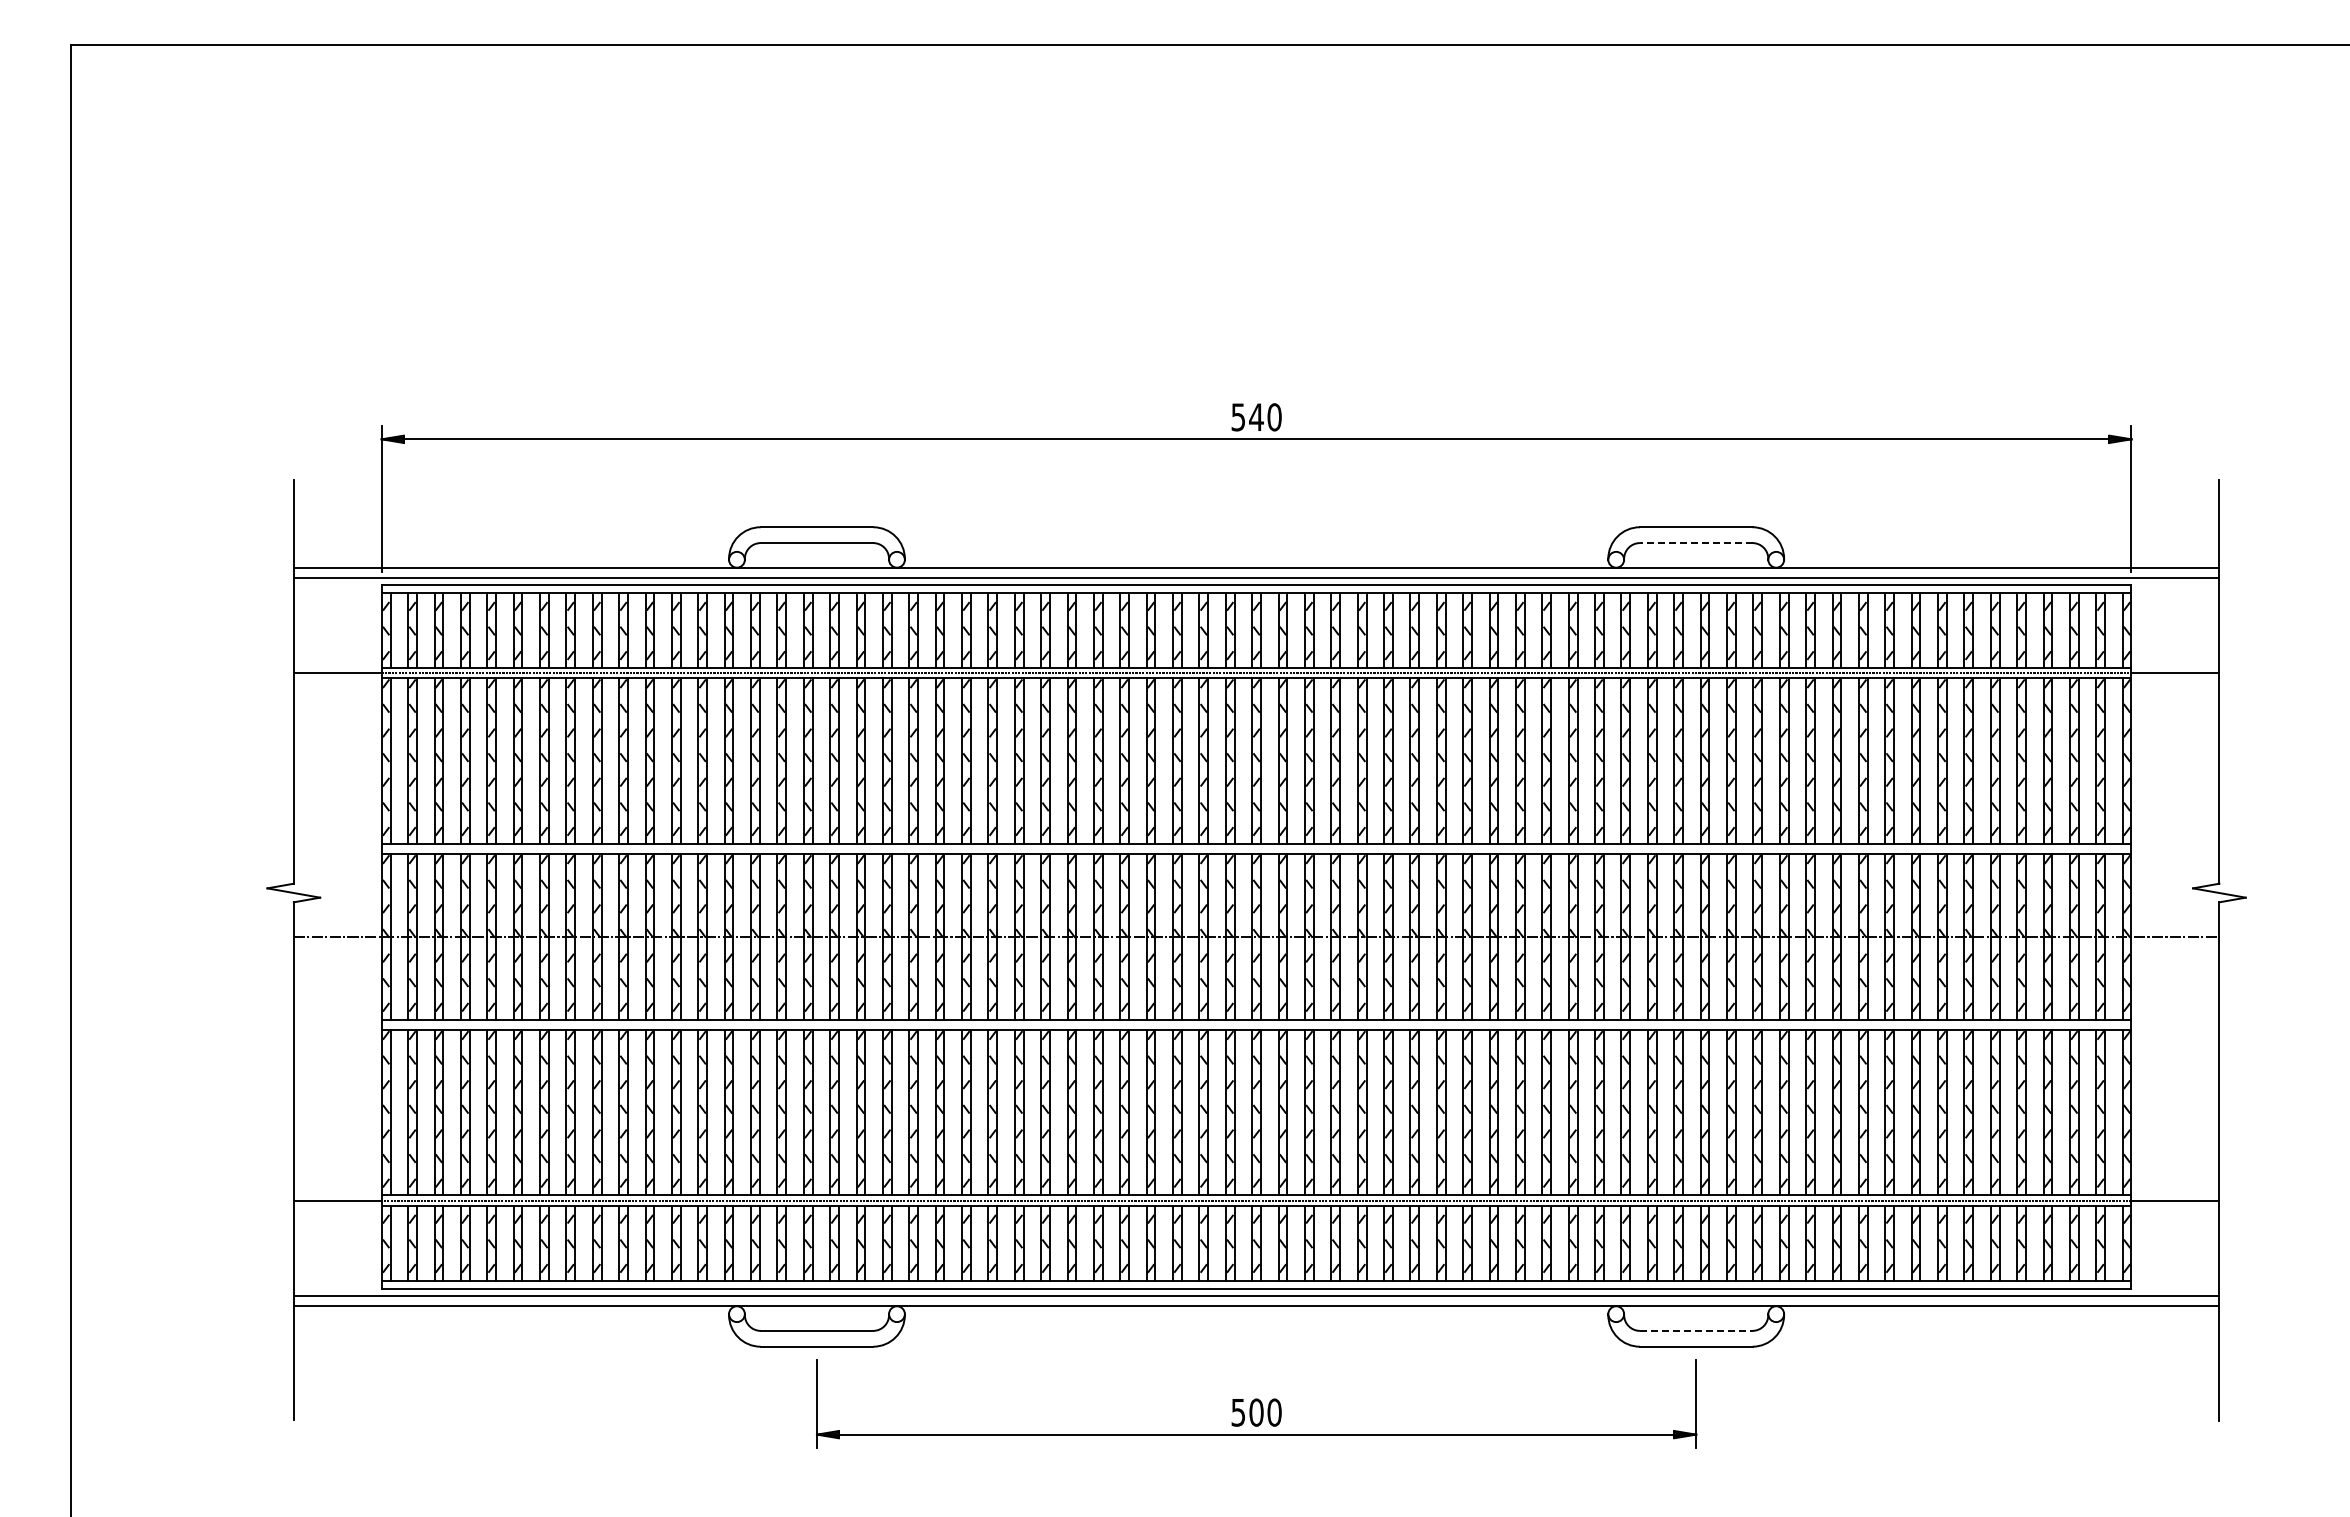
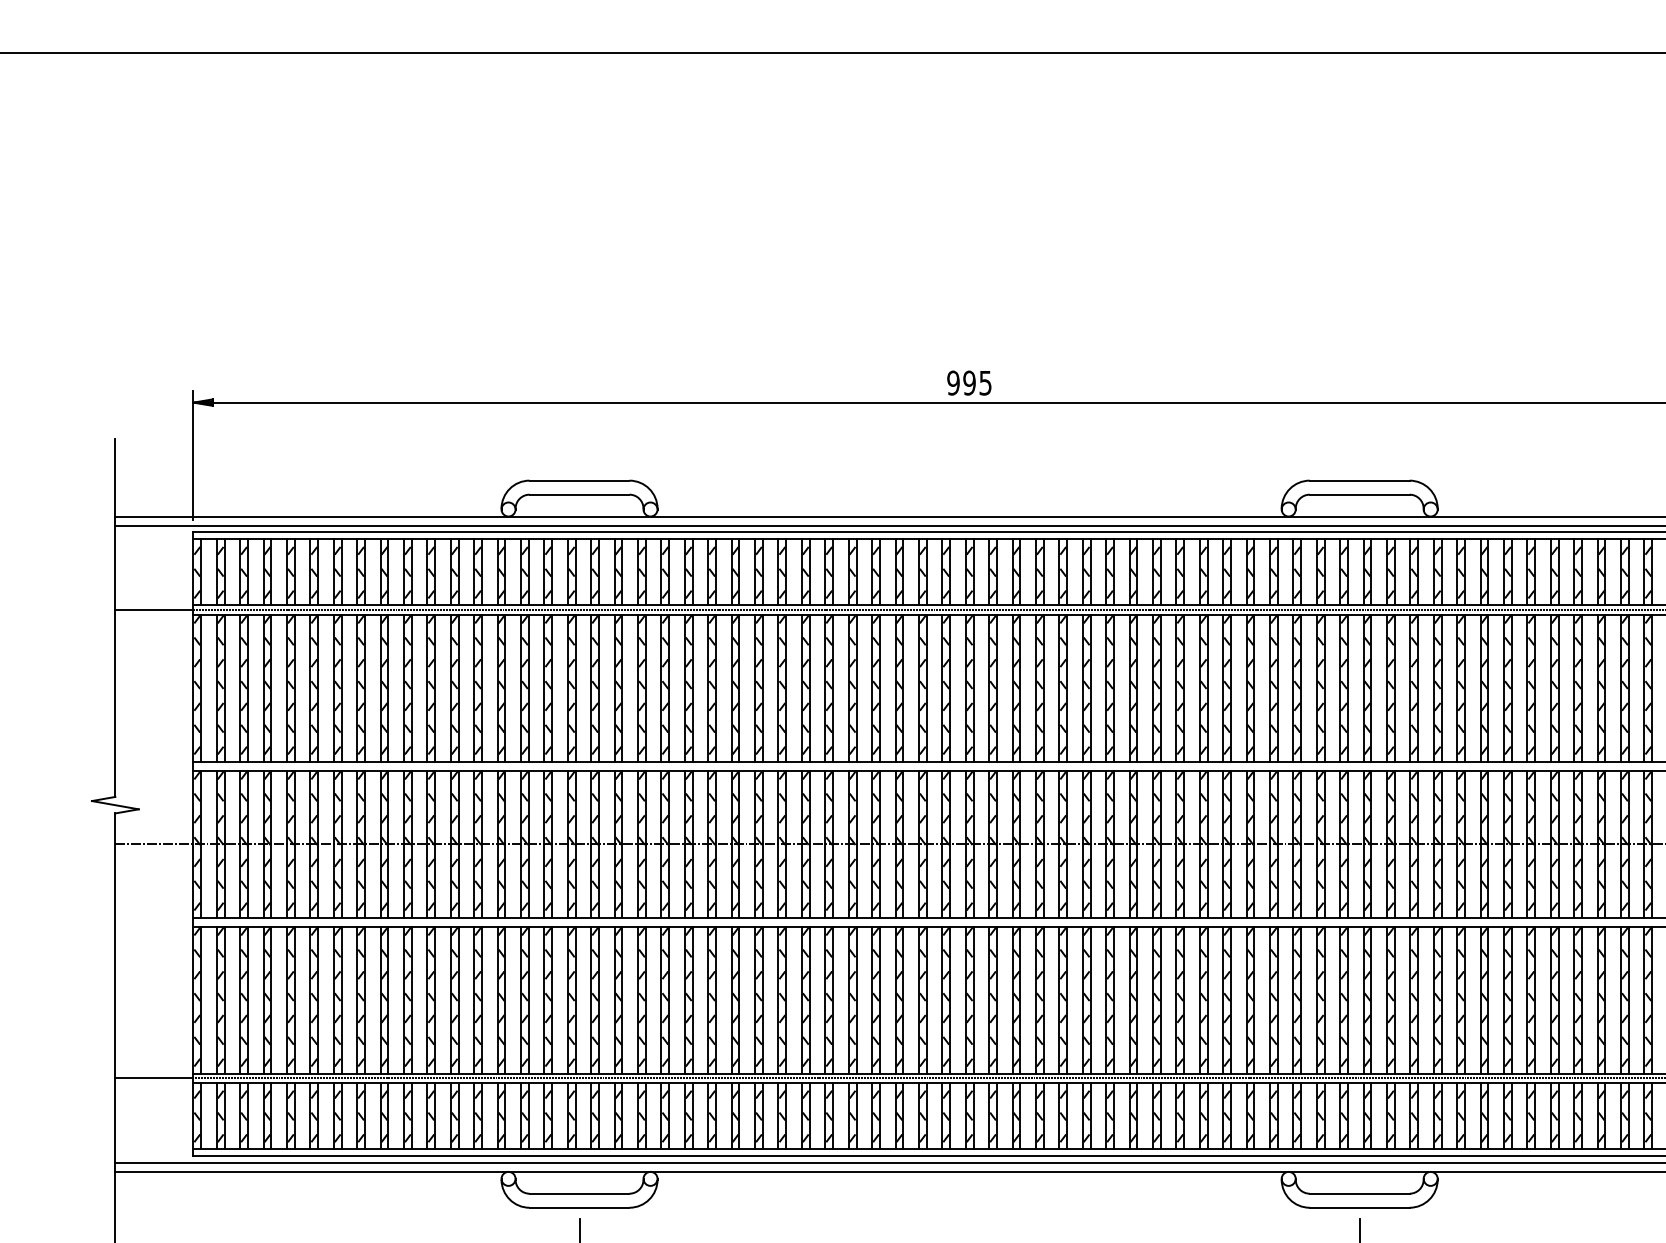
text: (1256, 417) -> (969, 383), 540 -> 995
line: (1695, 543) -> (1359, 495), dashed -> solid
line: (1696, 1330) -> (1359, 1193), dashed -> solid

